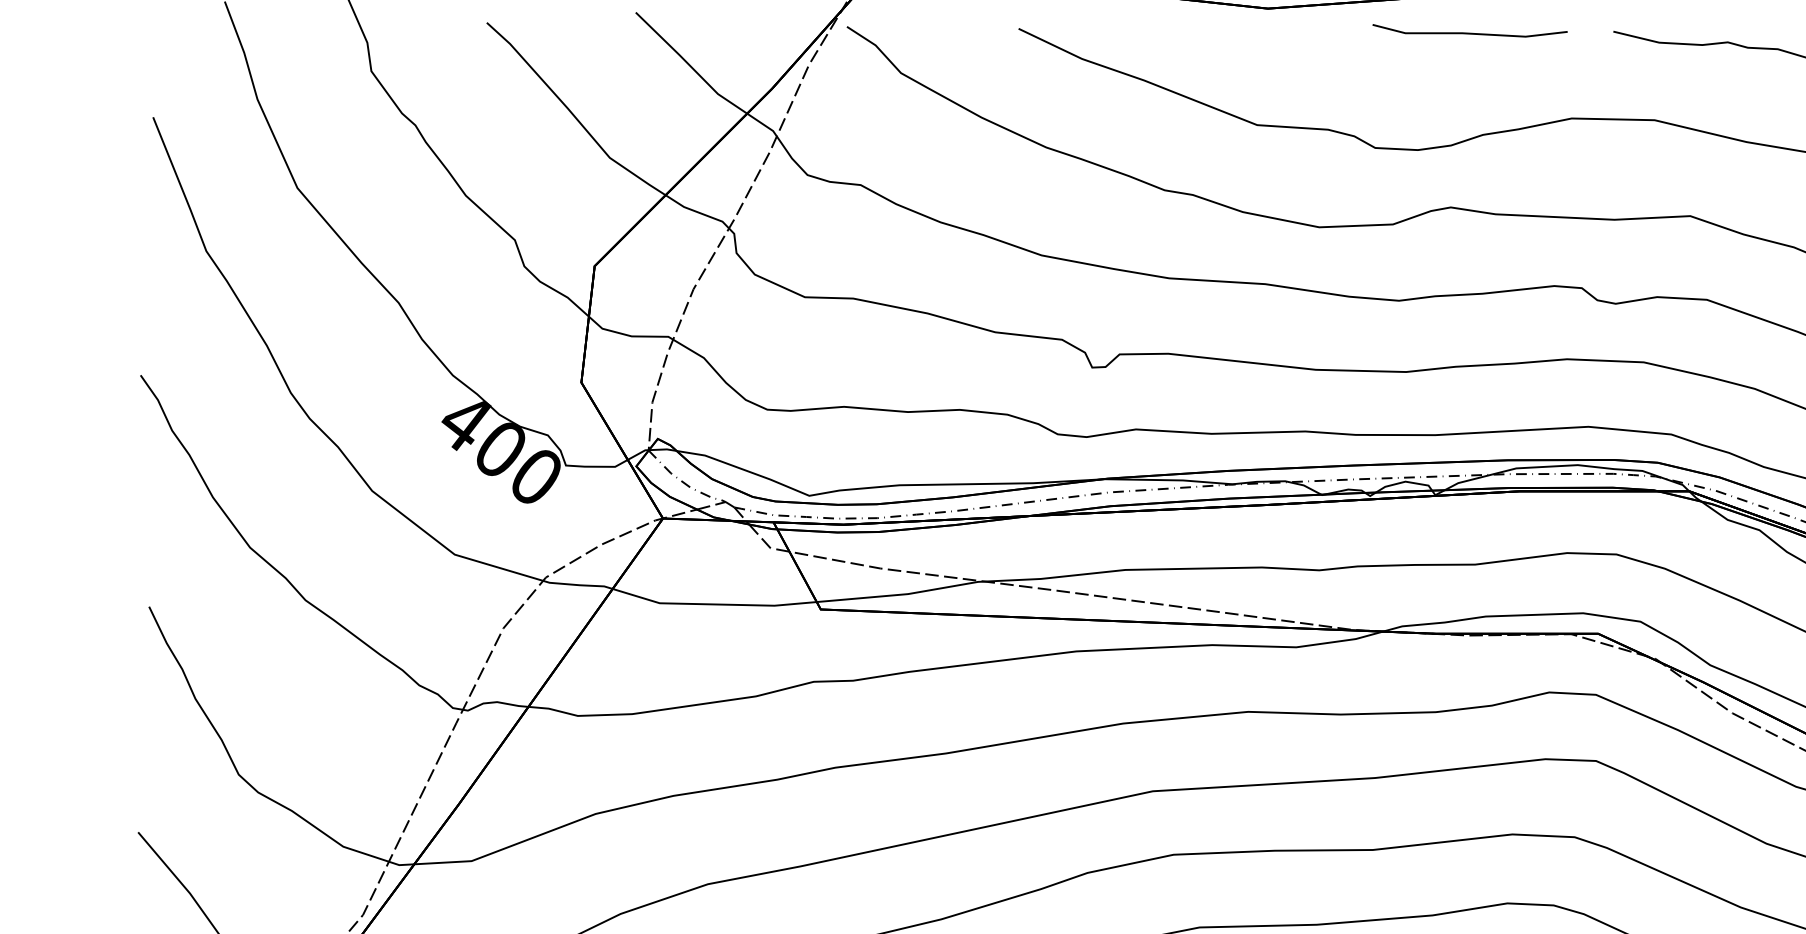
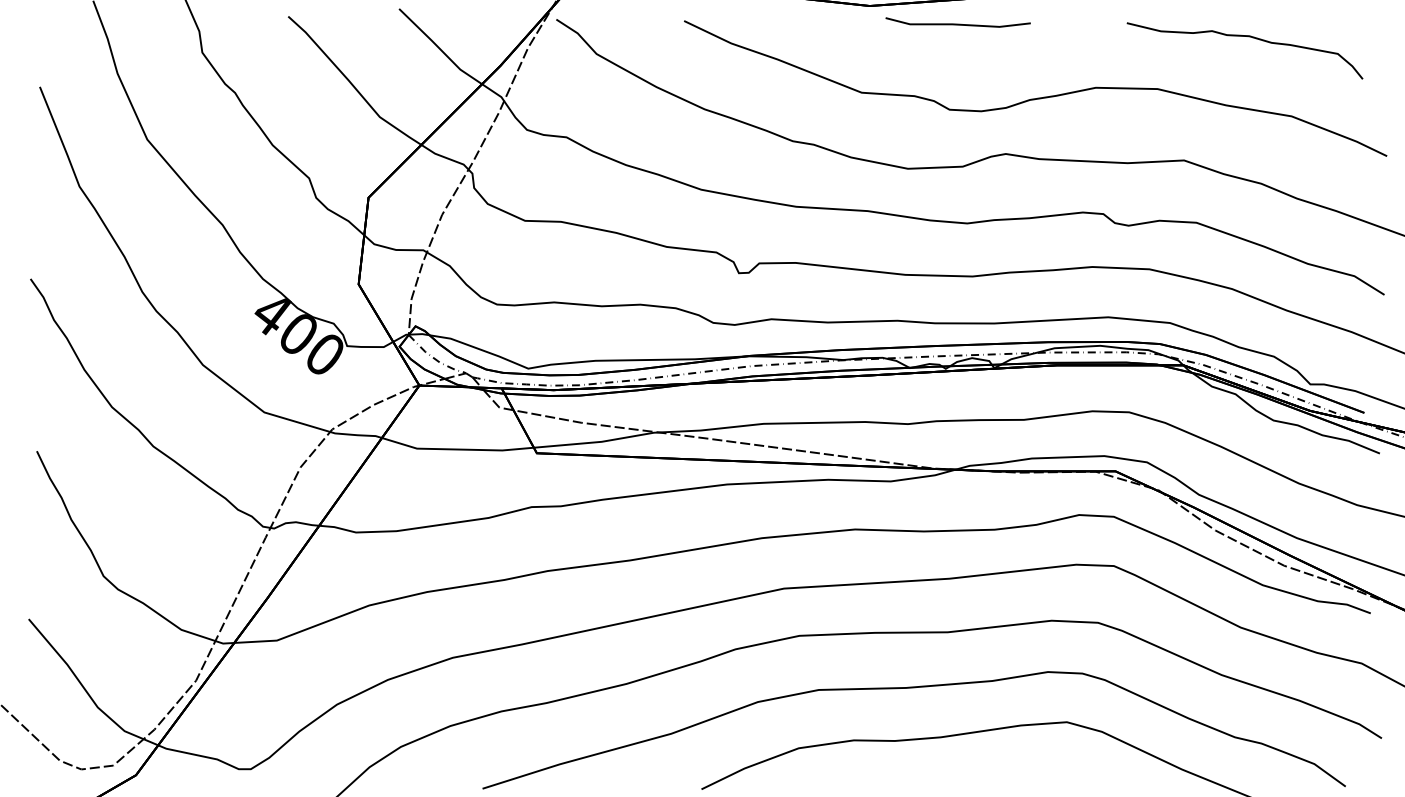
line: (1469, 32) -> (957, 23), moved

